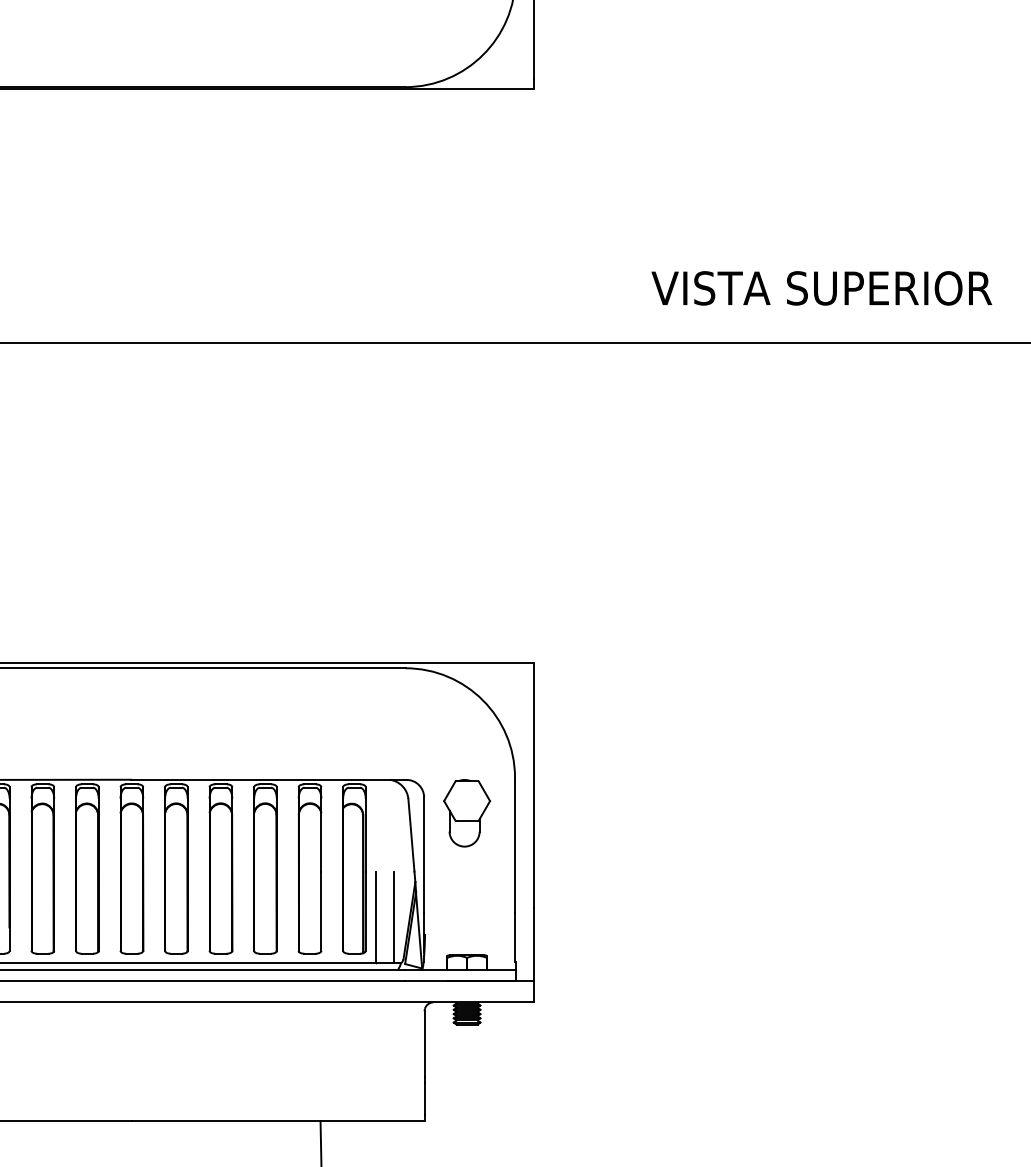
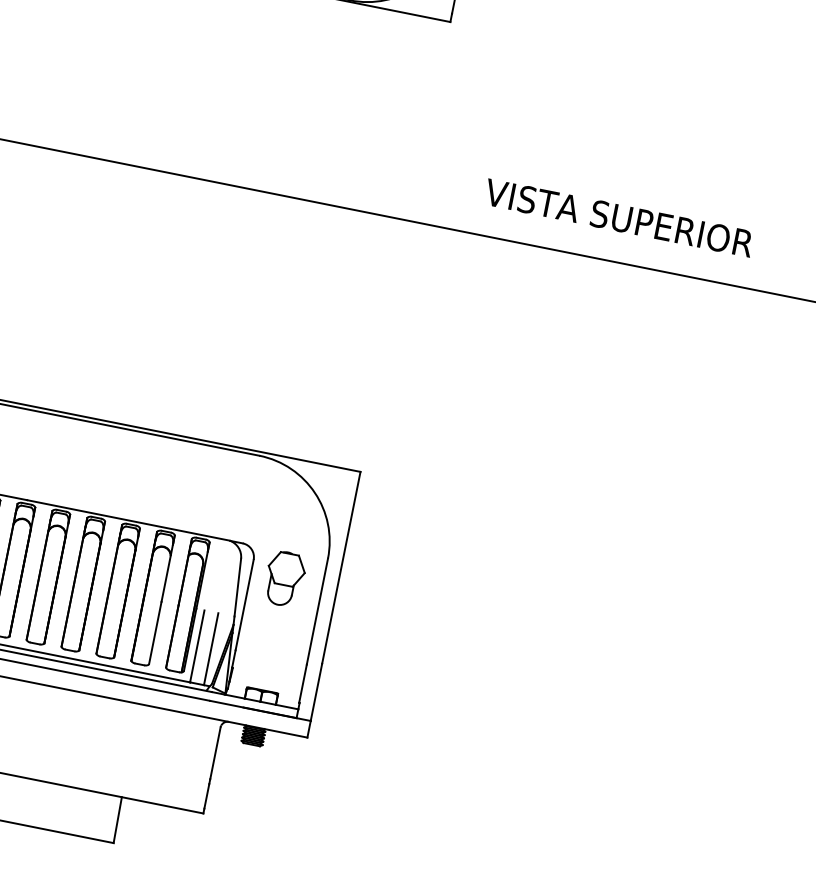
text: (821, 288) -> (618, 218), moved

